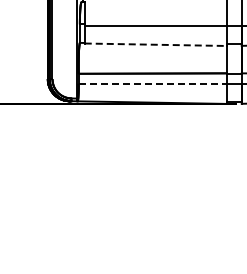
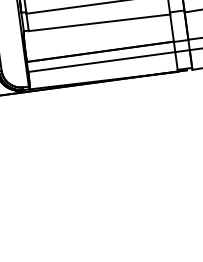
line: (156, 44) -> (100, 22), dashed -> solid
line: (153, 83) -> (102, 61), dashed -> solid

